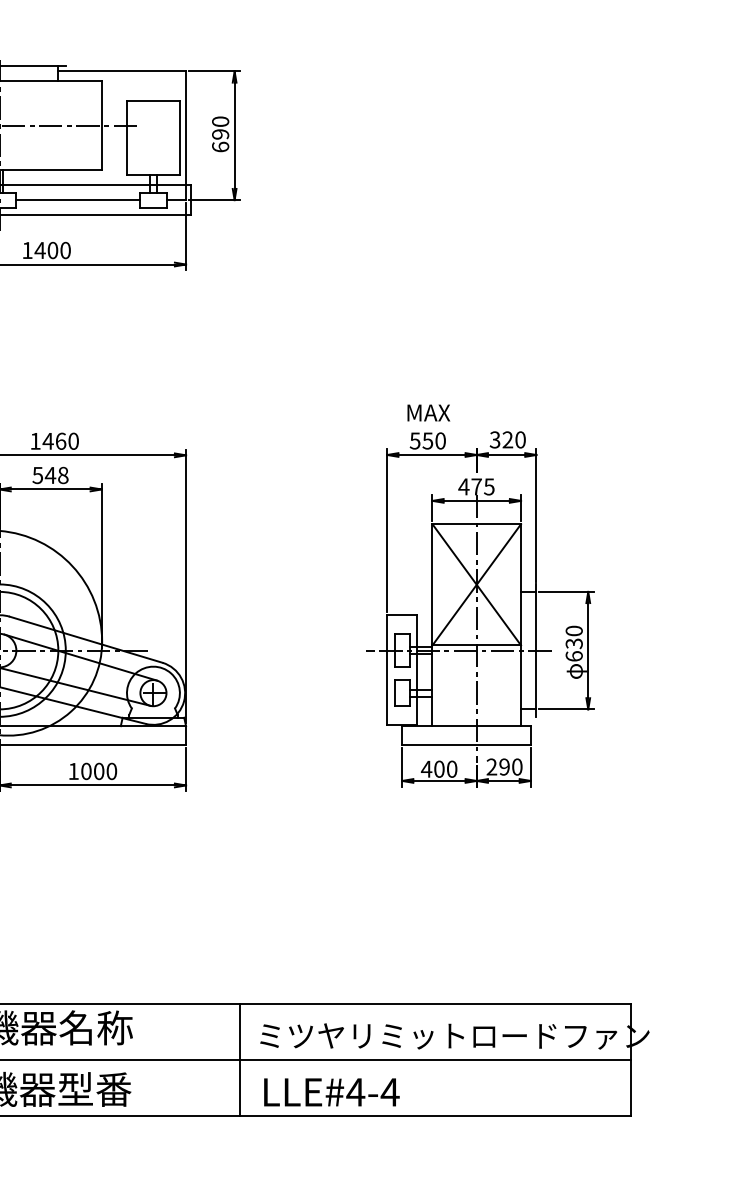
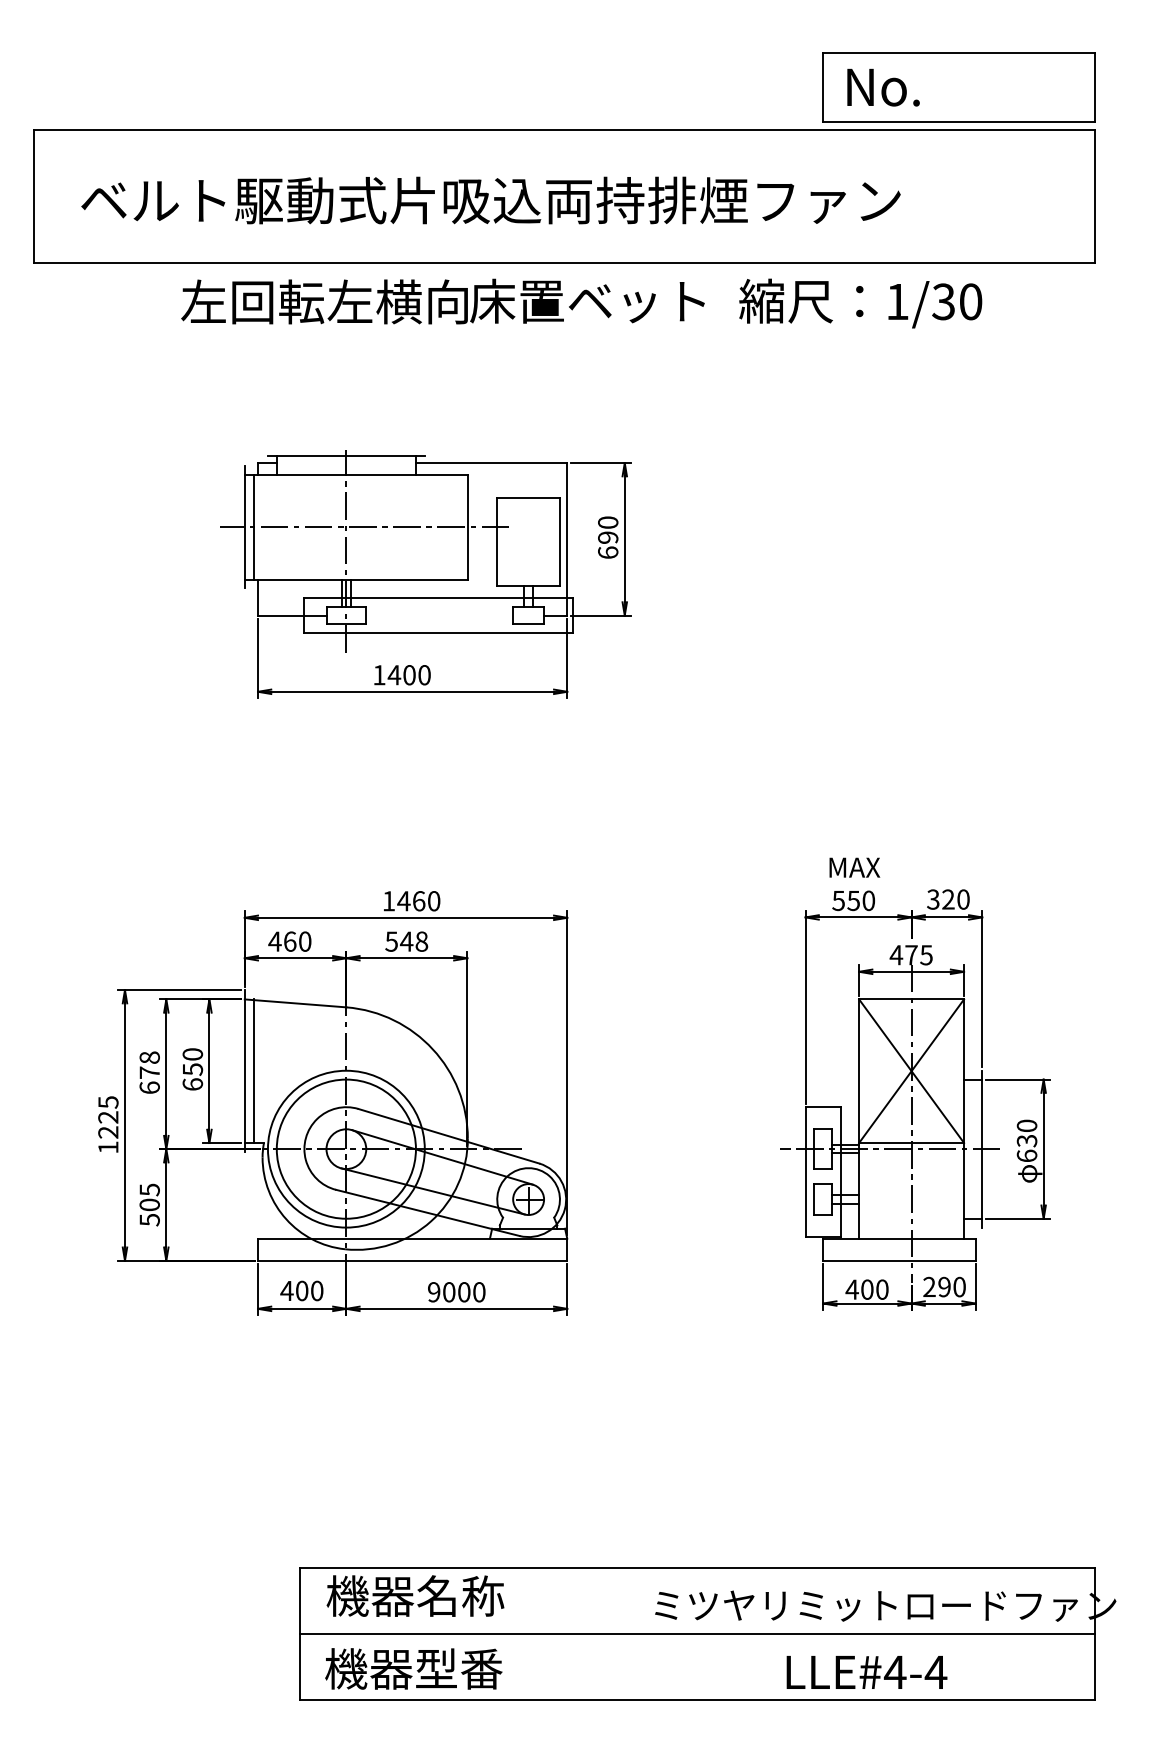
line: (78, 200) -> (439, 615), removed
text: (74, 771) -> (434, 1292), 1000 -> 9000
line: (239, 1059) -> (630, 1633), removed
text: (331, 1092) -> (866, 1672), moved

